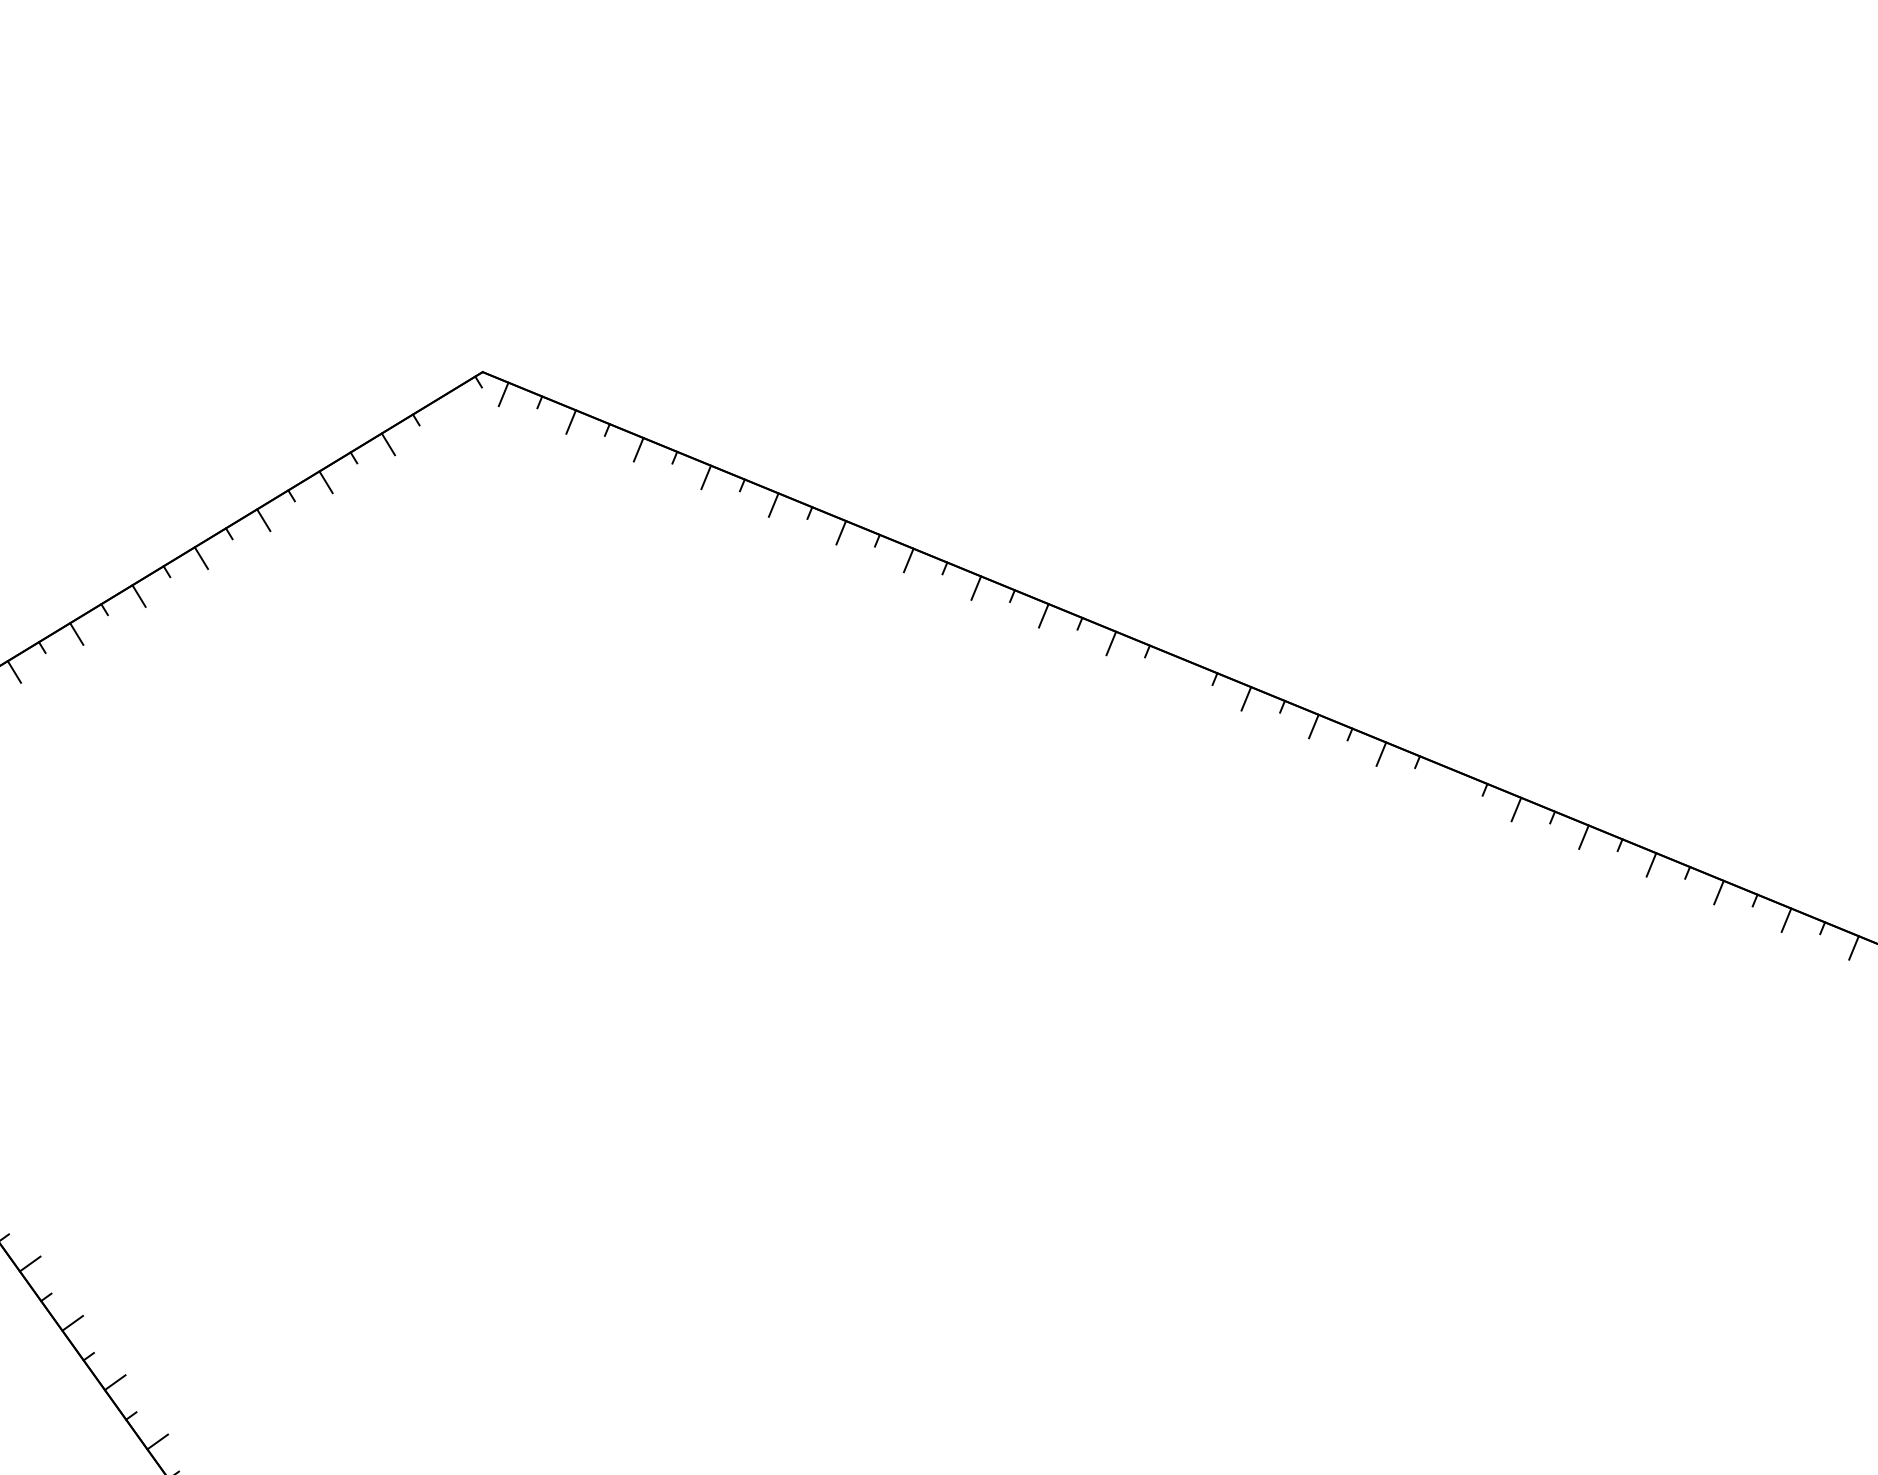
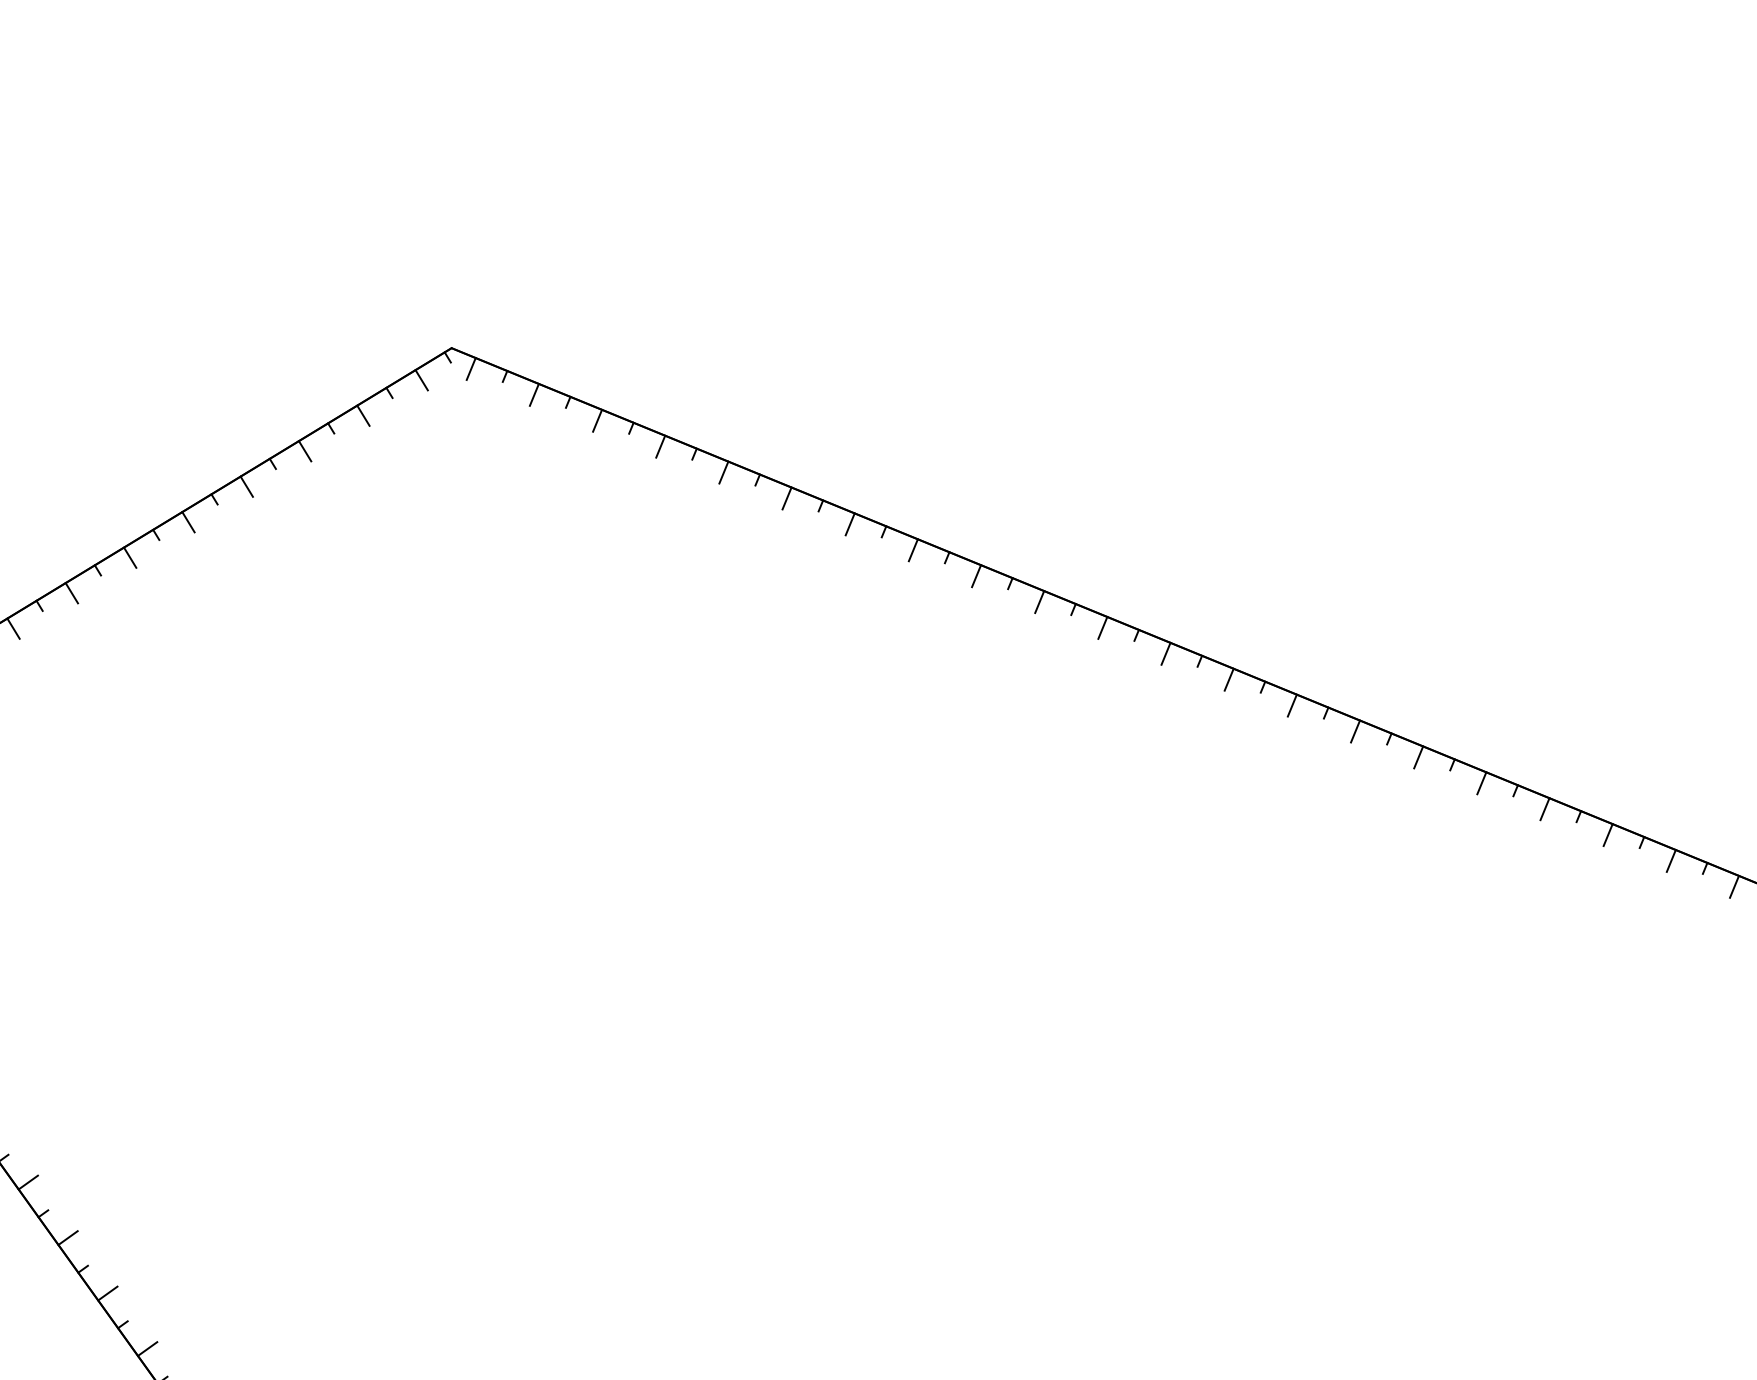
line: (450, 406) -> (421, 380), added
line: (1178, 670) -> (1102, 627), added
line: (1448, 781) -> (1355, 731), added

